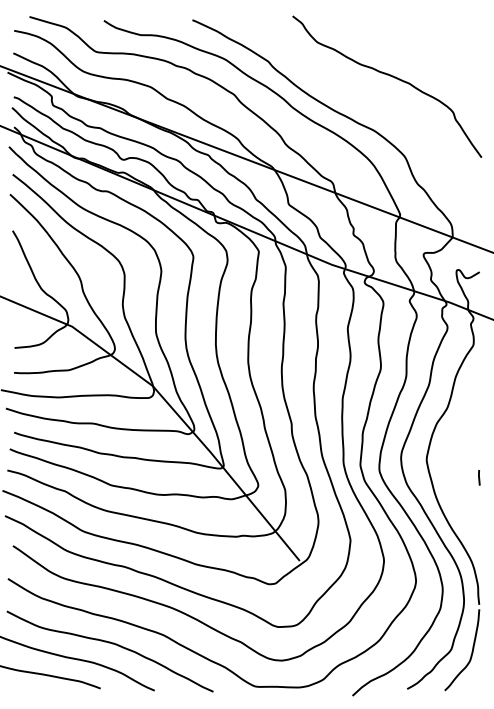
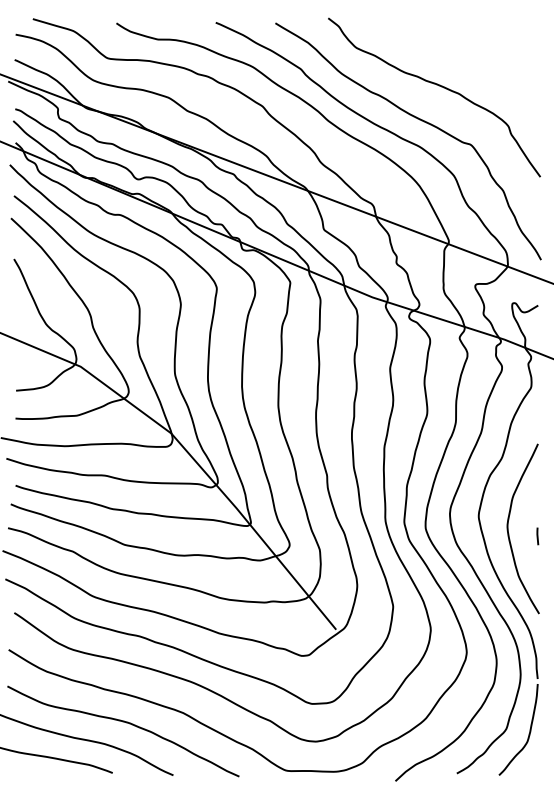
curve: (373, 107) -> (419, 120), added
curve: (454, 475) -> (509, 533), added

